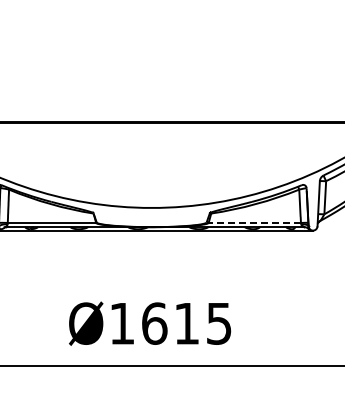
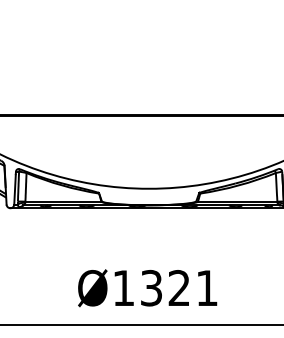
line: (254, 222) -> (237, 201), dashed -> solid
text: (186, 323) -> (179, 288), Ø1615 -> Ø1321

